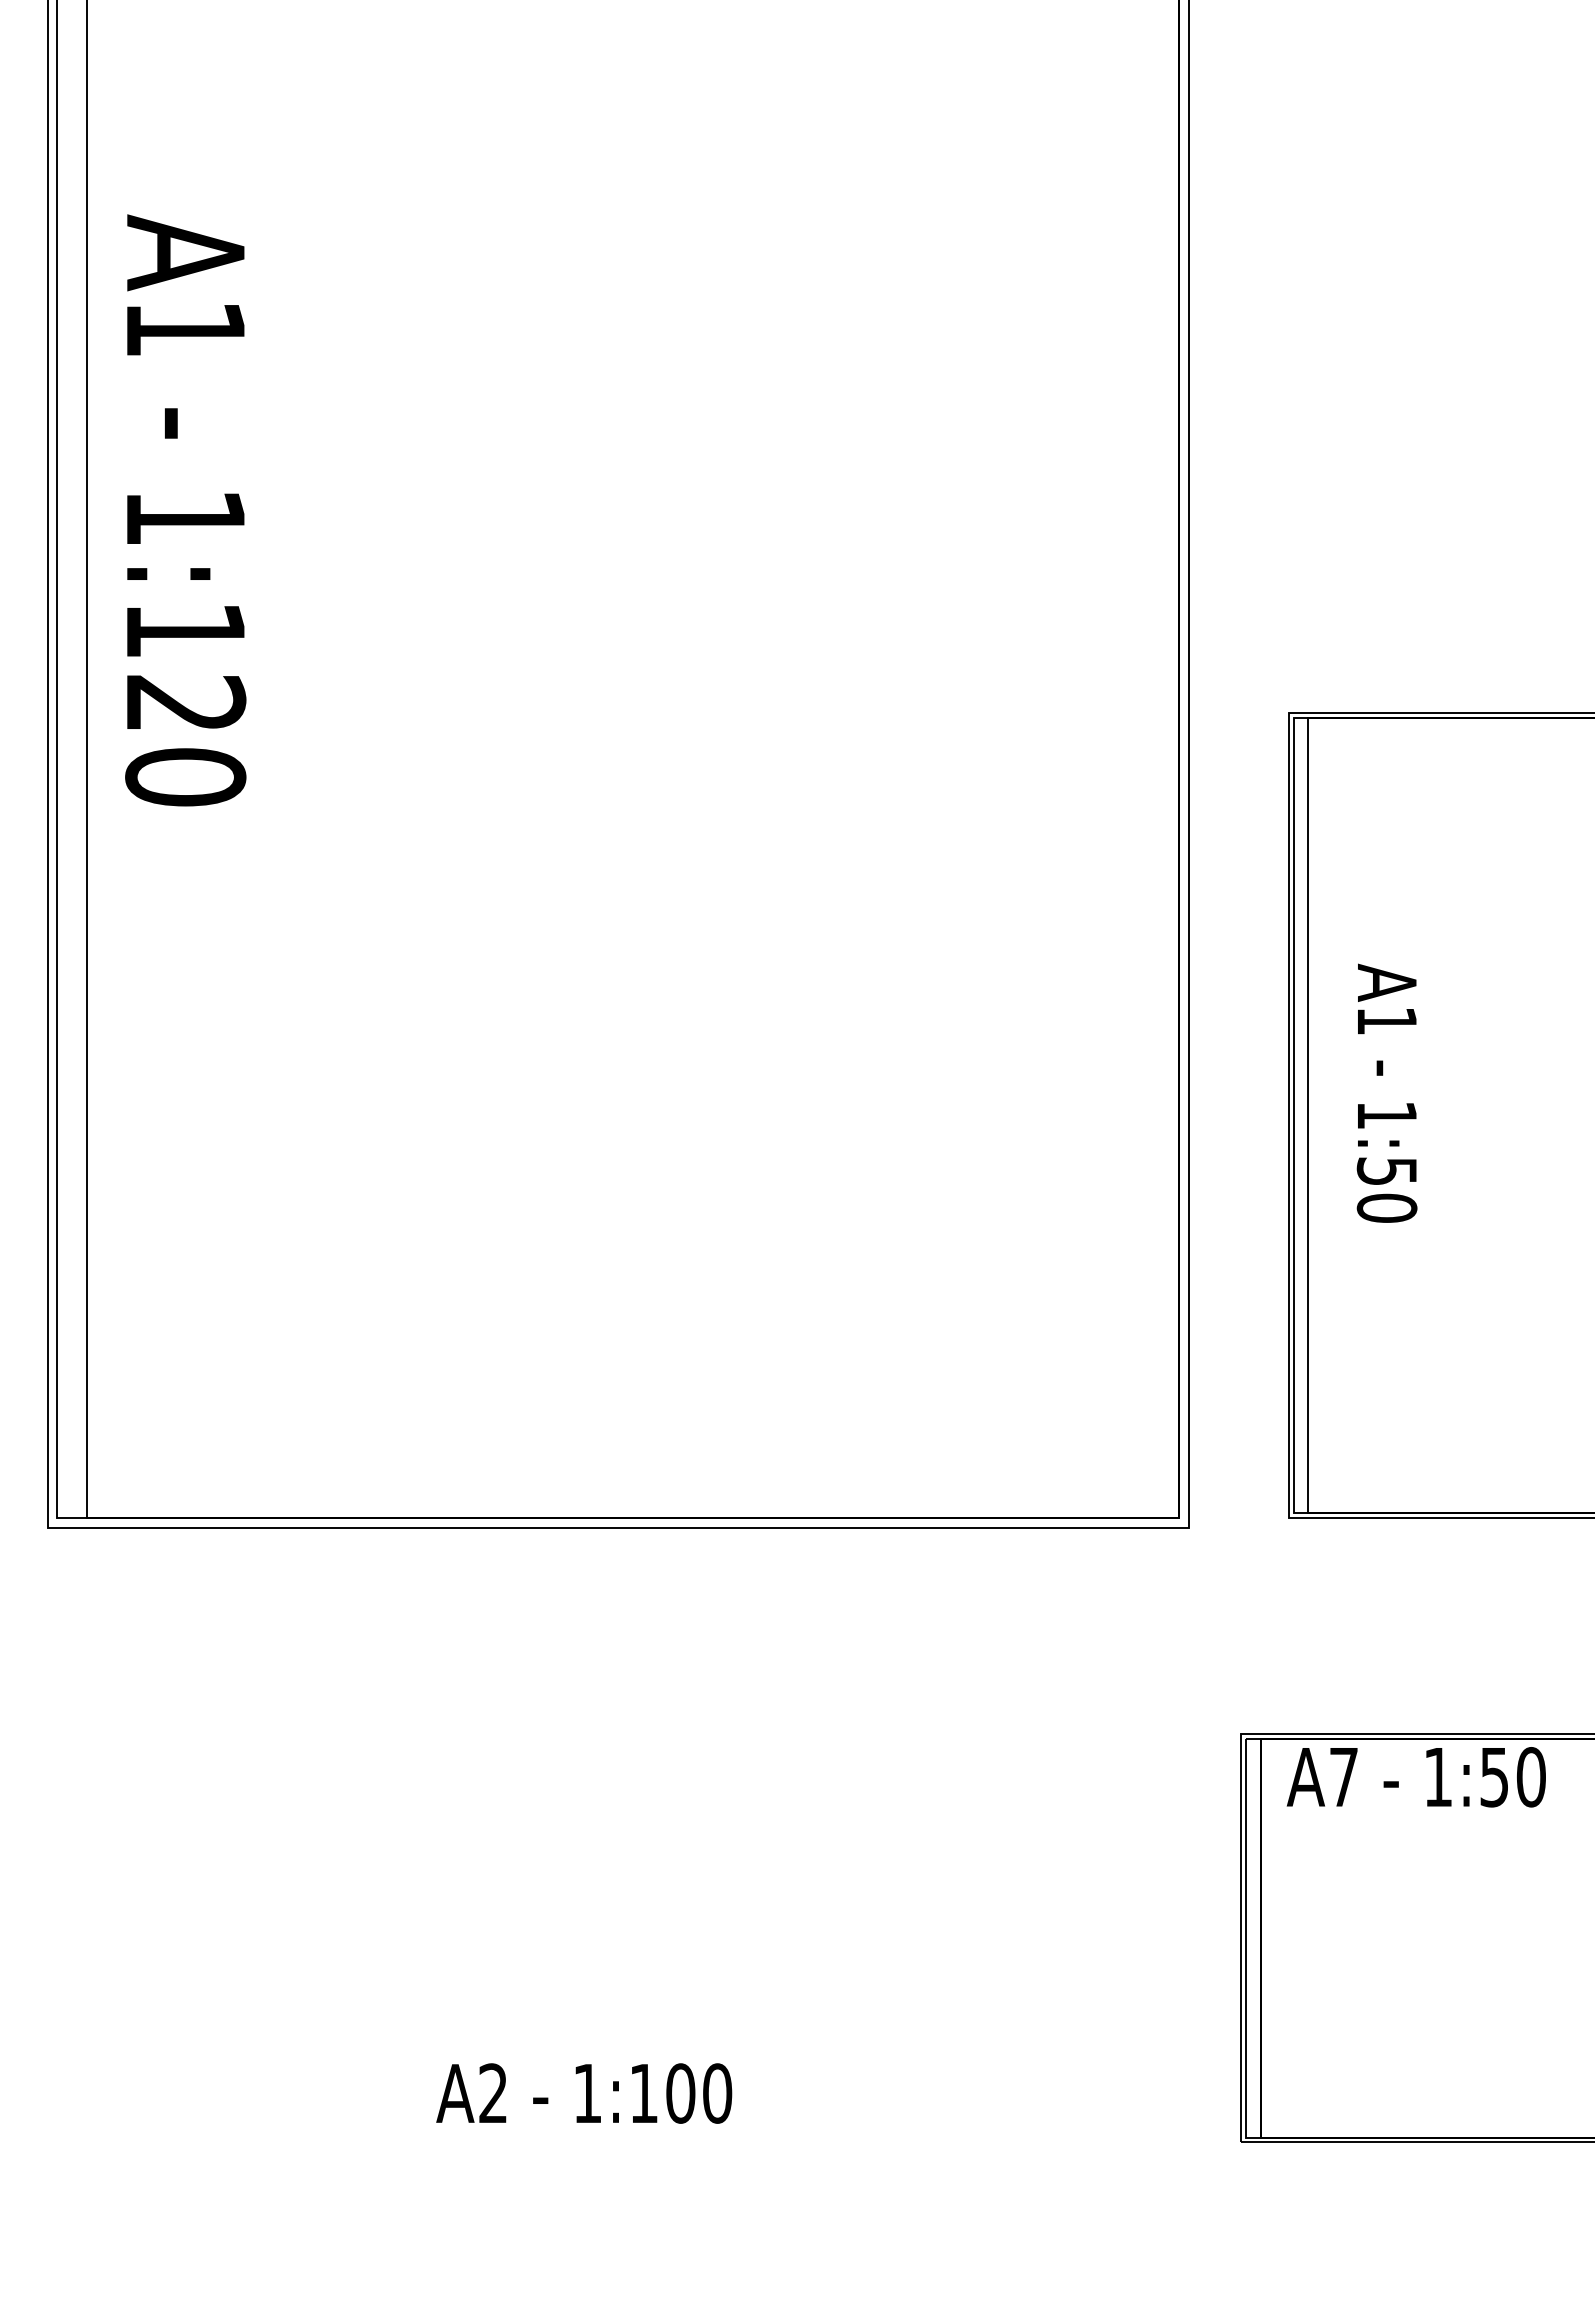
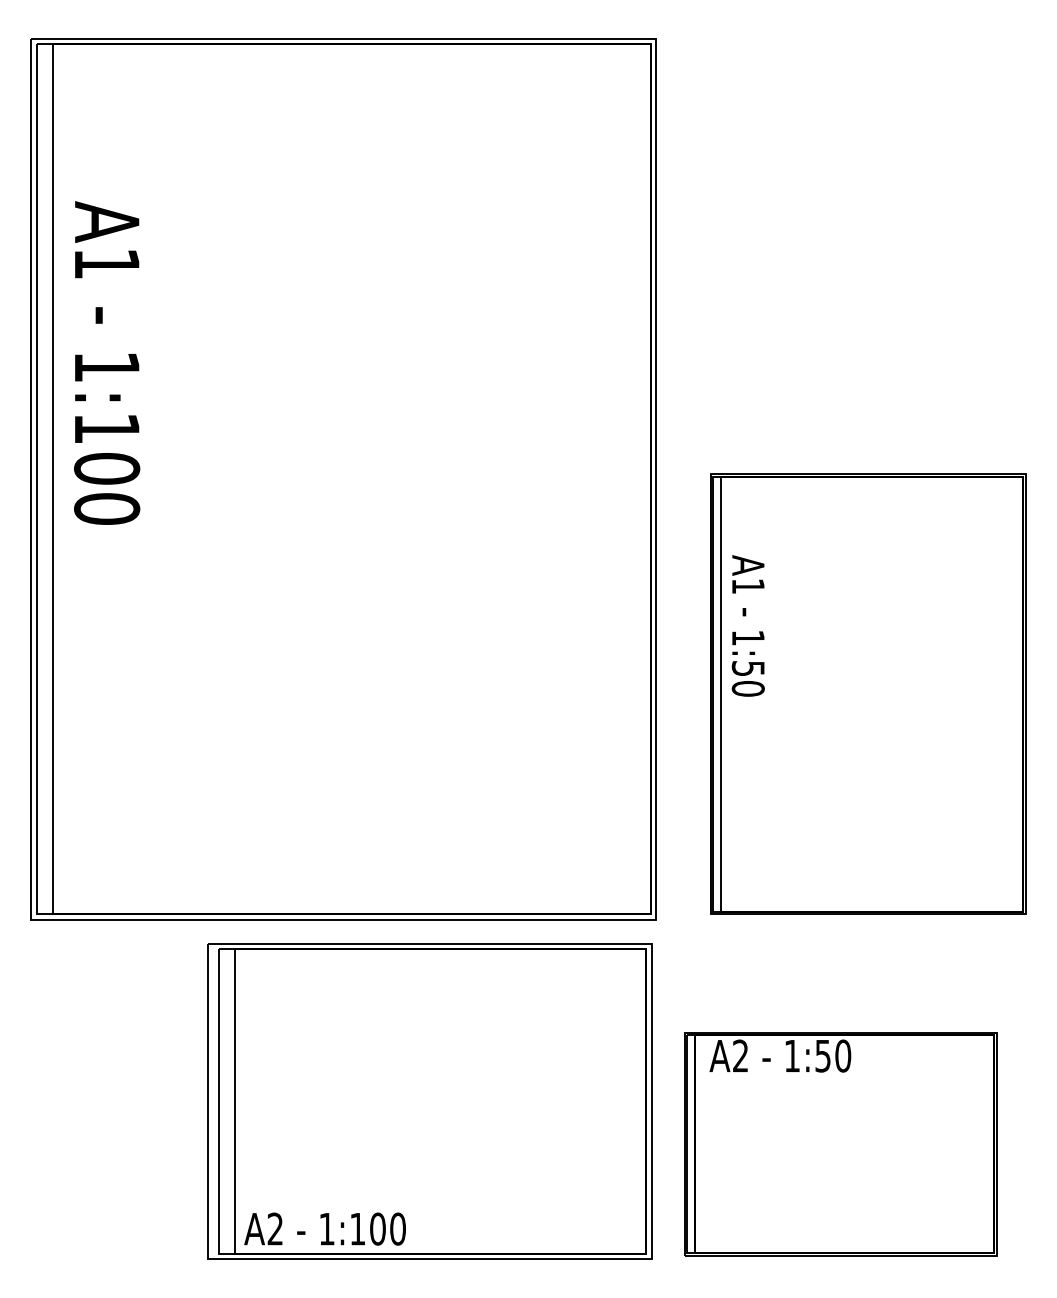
text: (186, 703) -> (107, 468), 1:120 -> 1:100
text: (1385, 1092) -> (747, 625), moved
text: (1343, 1776) -> (740, 1055), A7 -> A2
part: (775, 1860) -> (429, 1101), added

